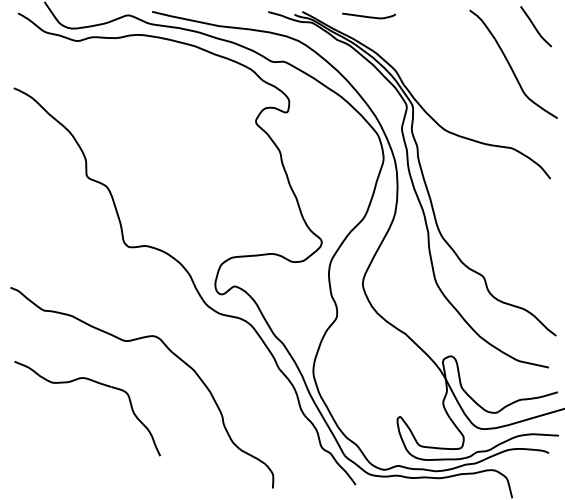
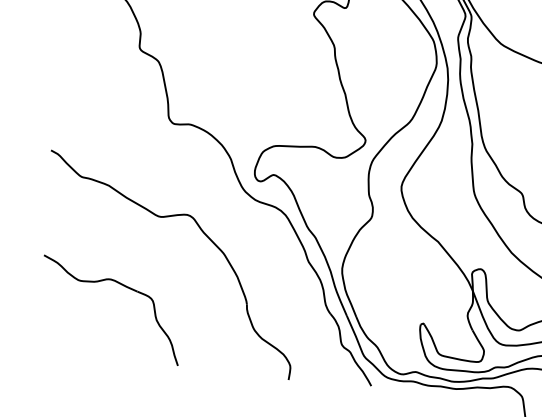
part: (96, 383) -> (122, 286), moved

